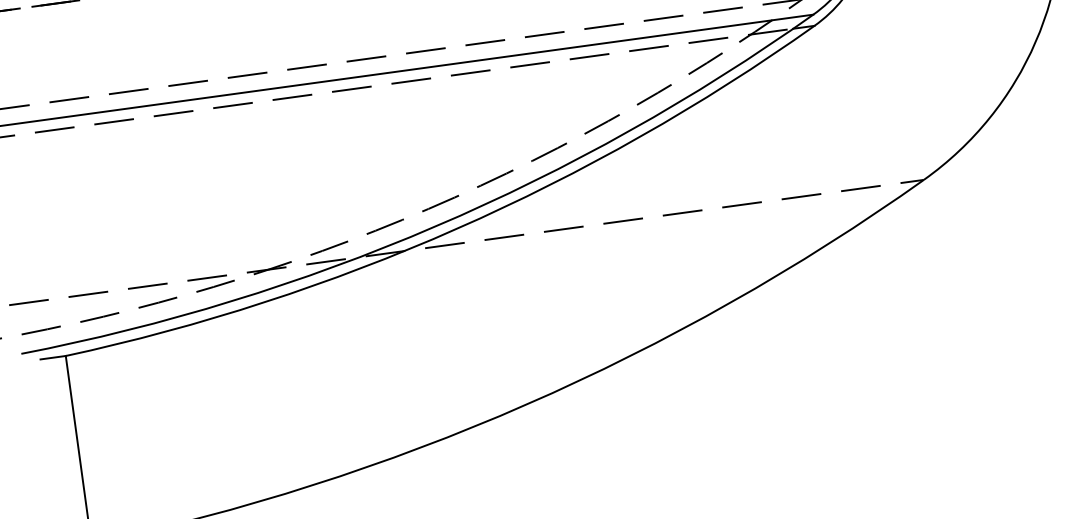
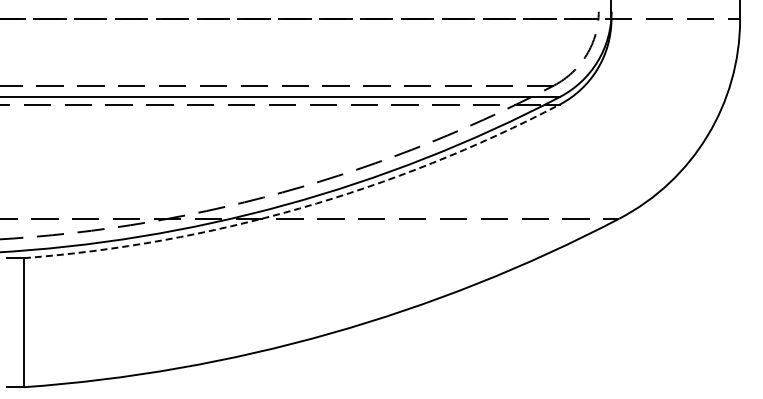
arc: (456, 228) -> (299, 208), solid -> dashed

